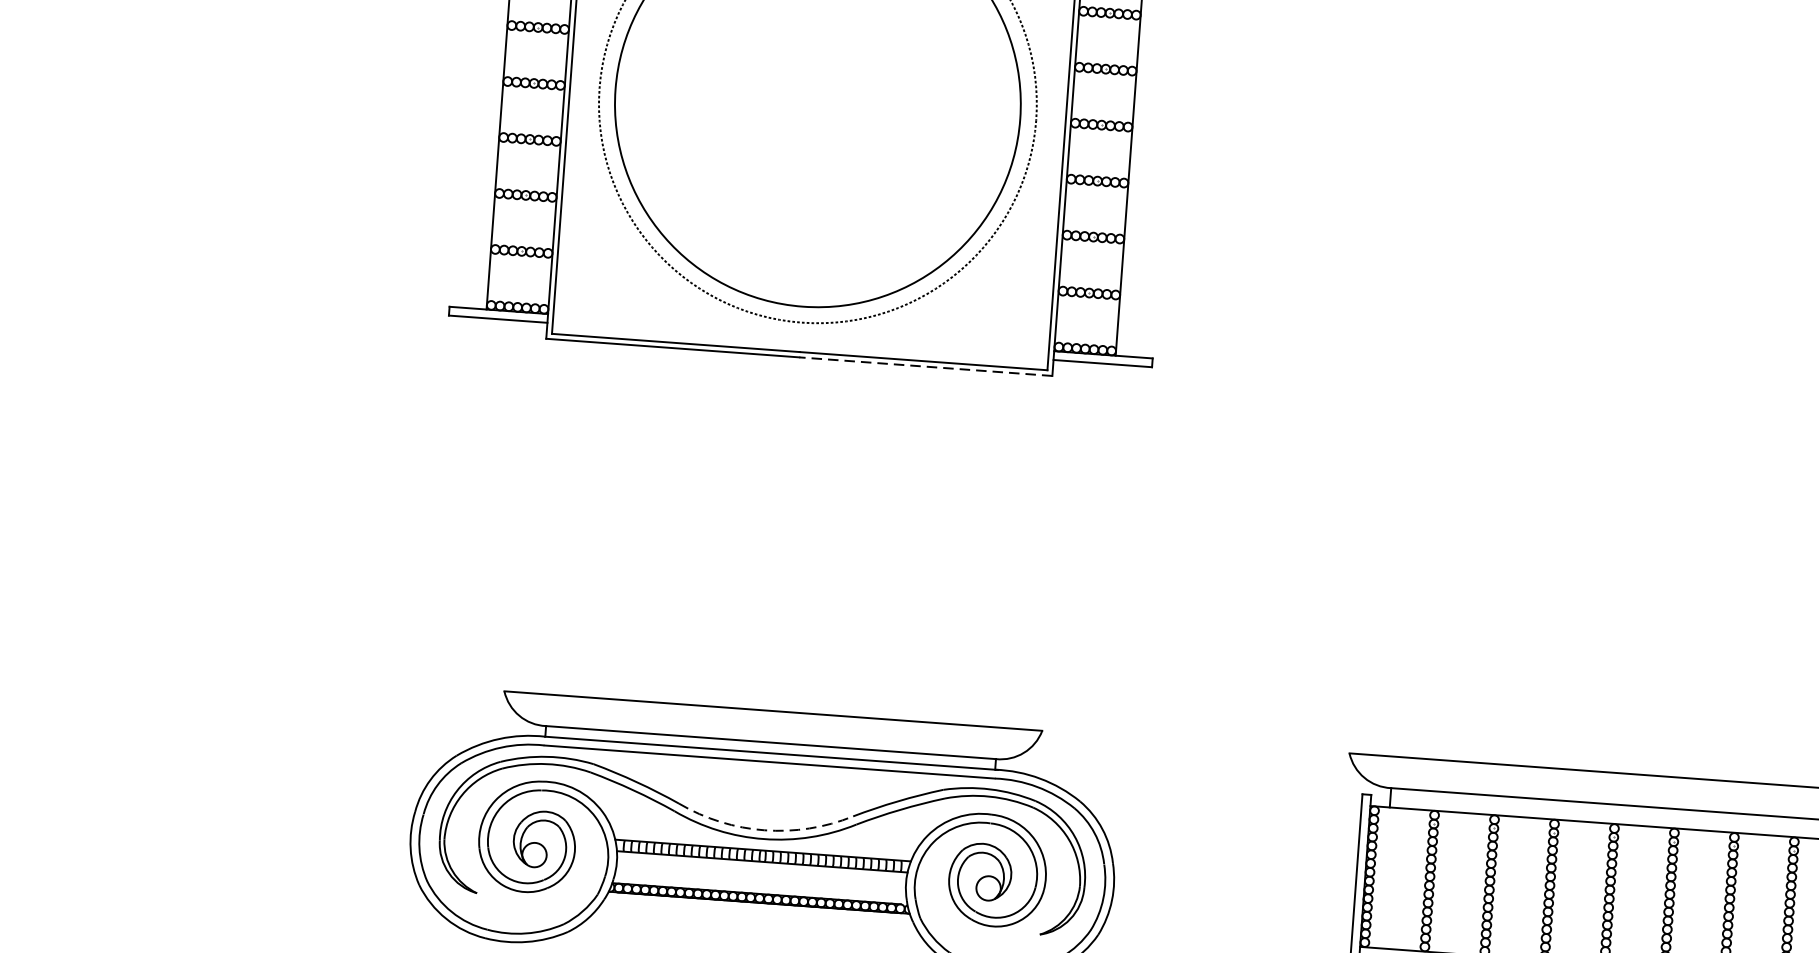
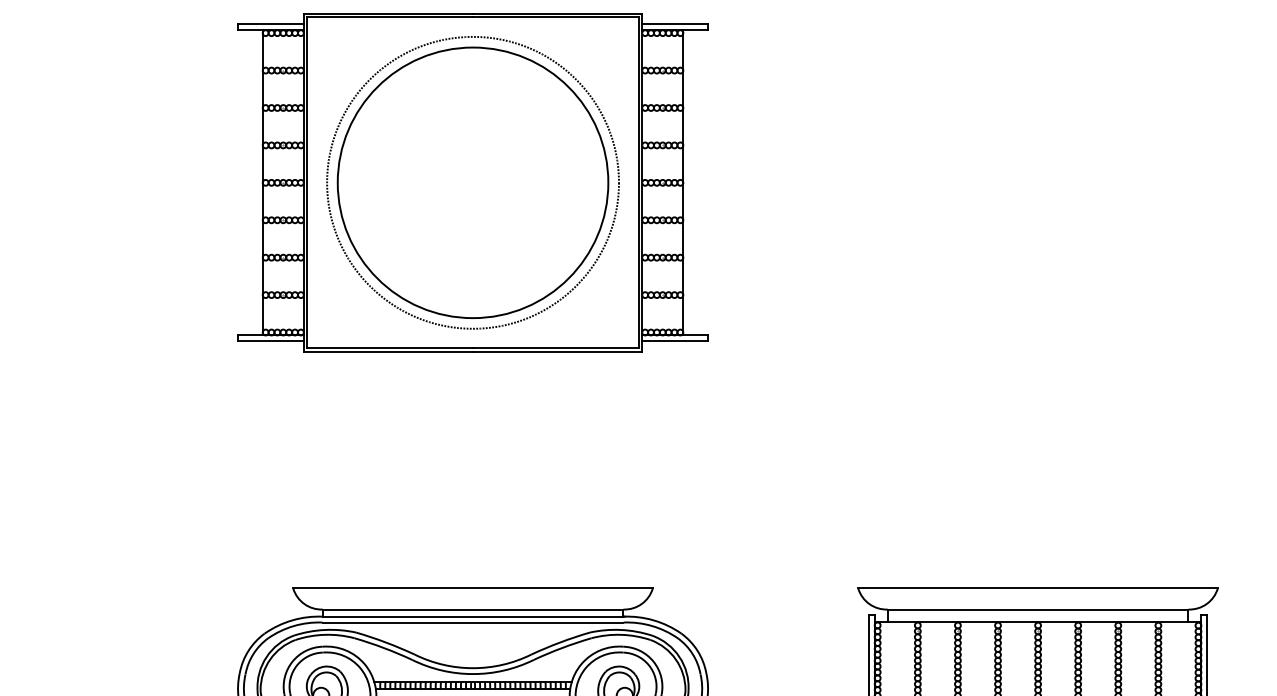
line: (925, 367) -> (557, 352), dashed -> solid
arc: (765, 830) -> (473, 668), dashed -> solid

